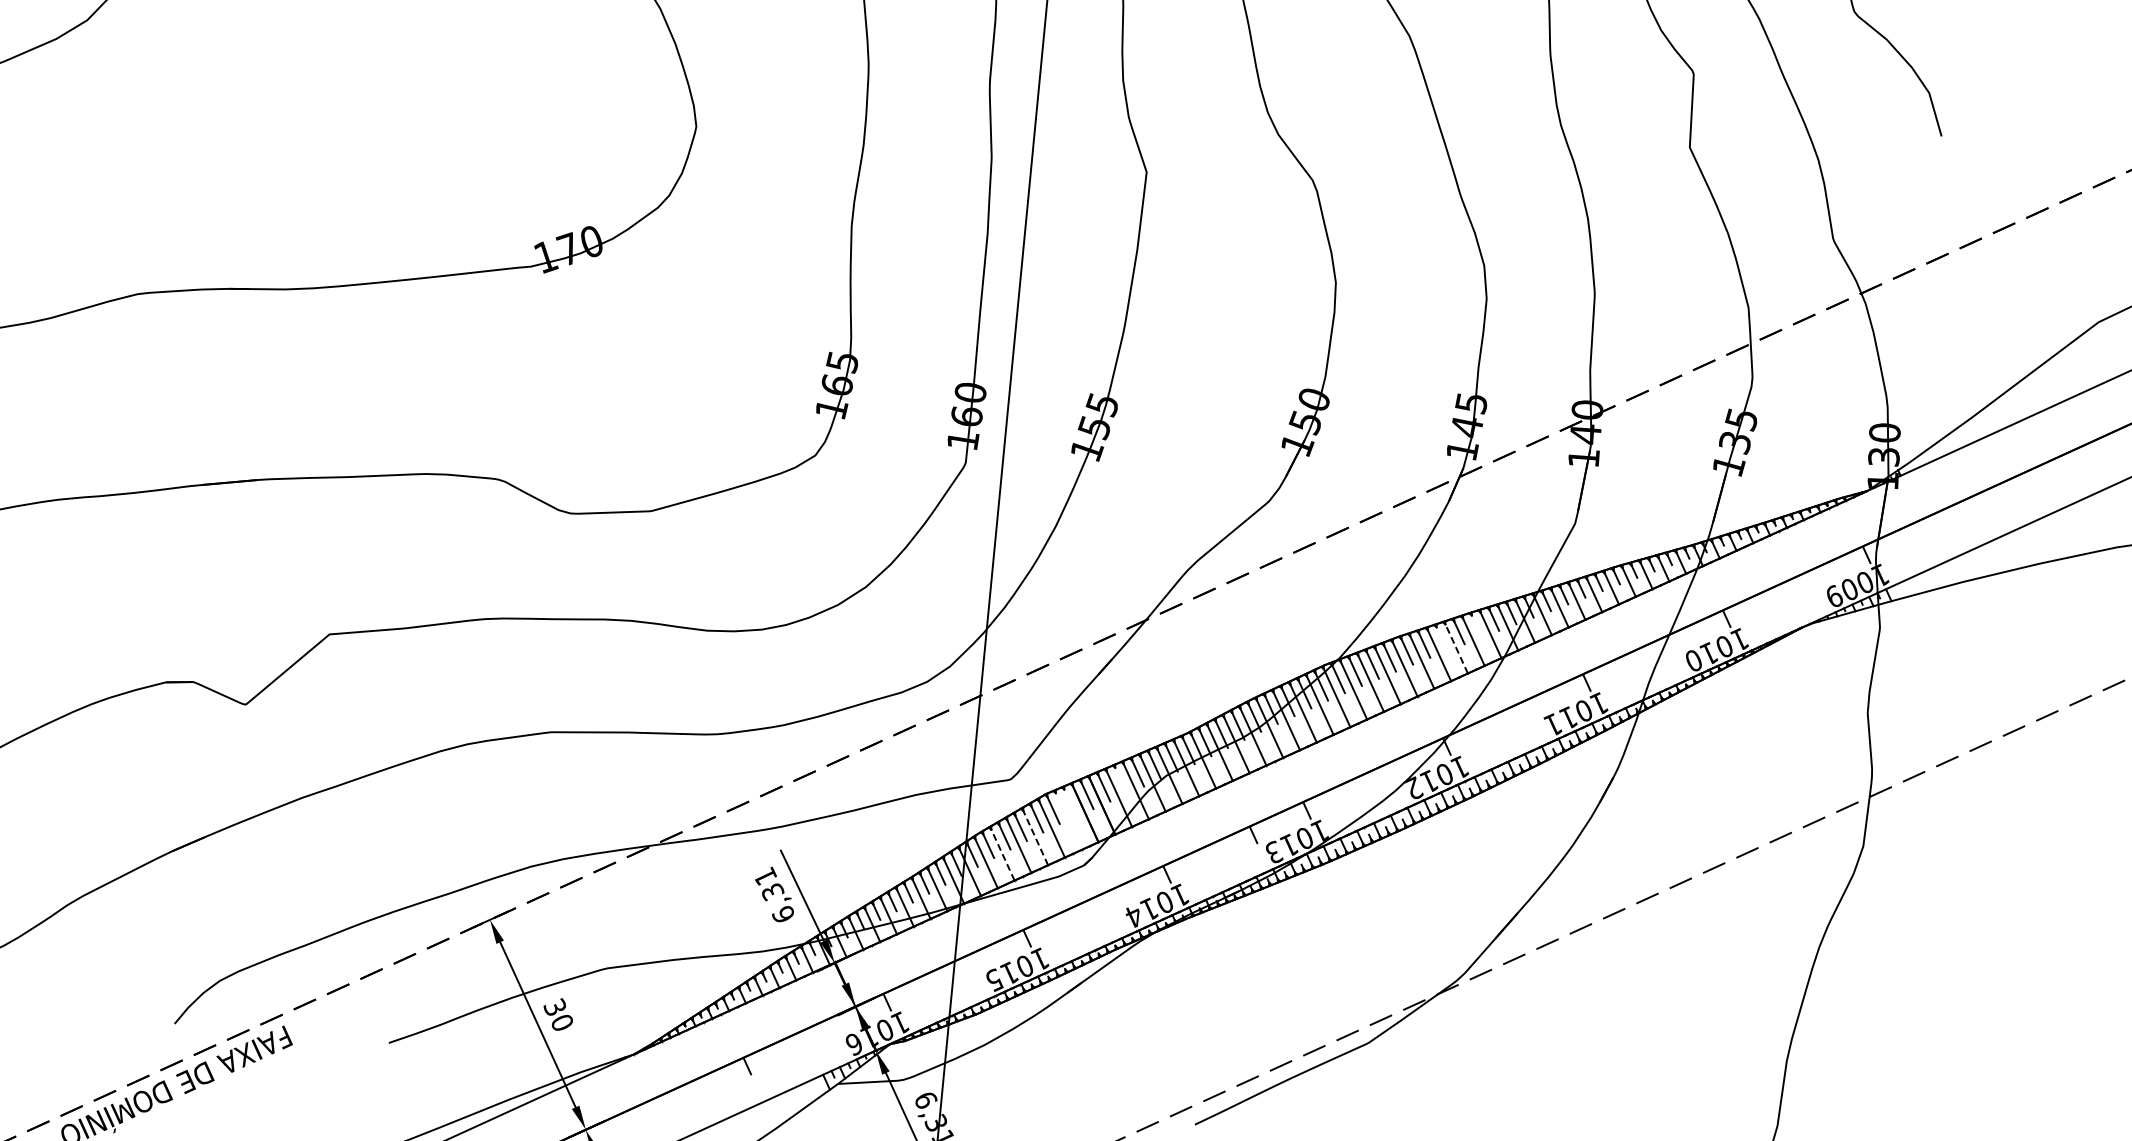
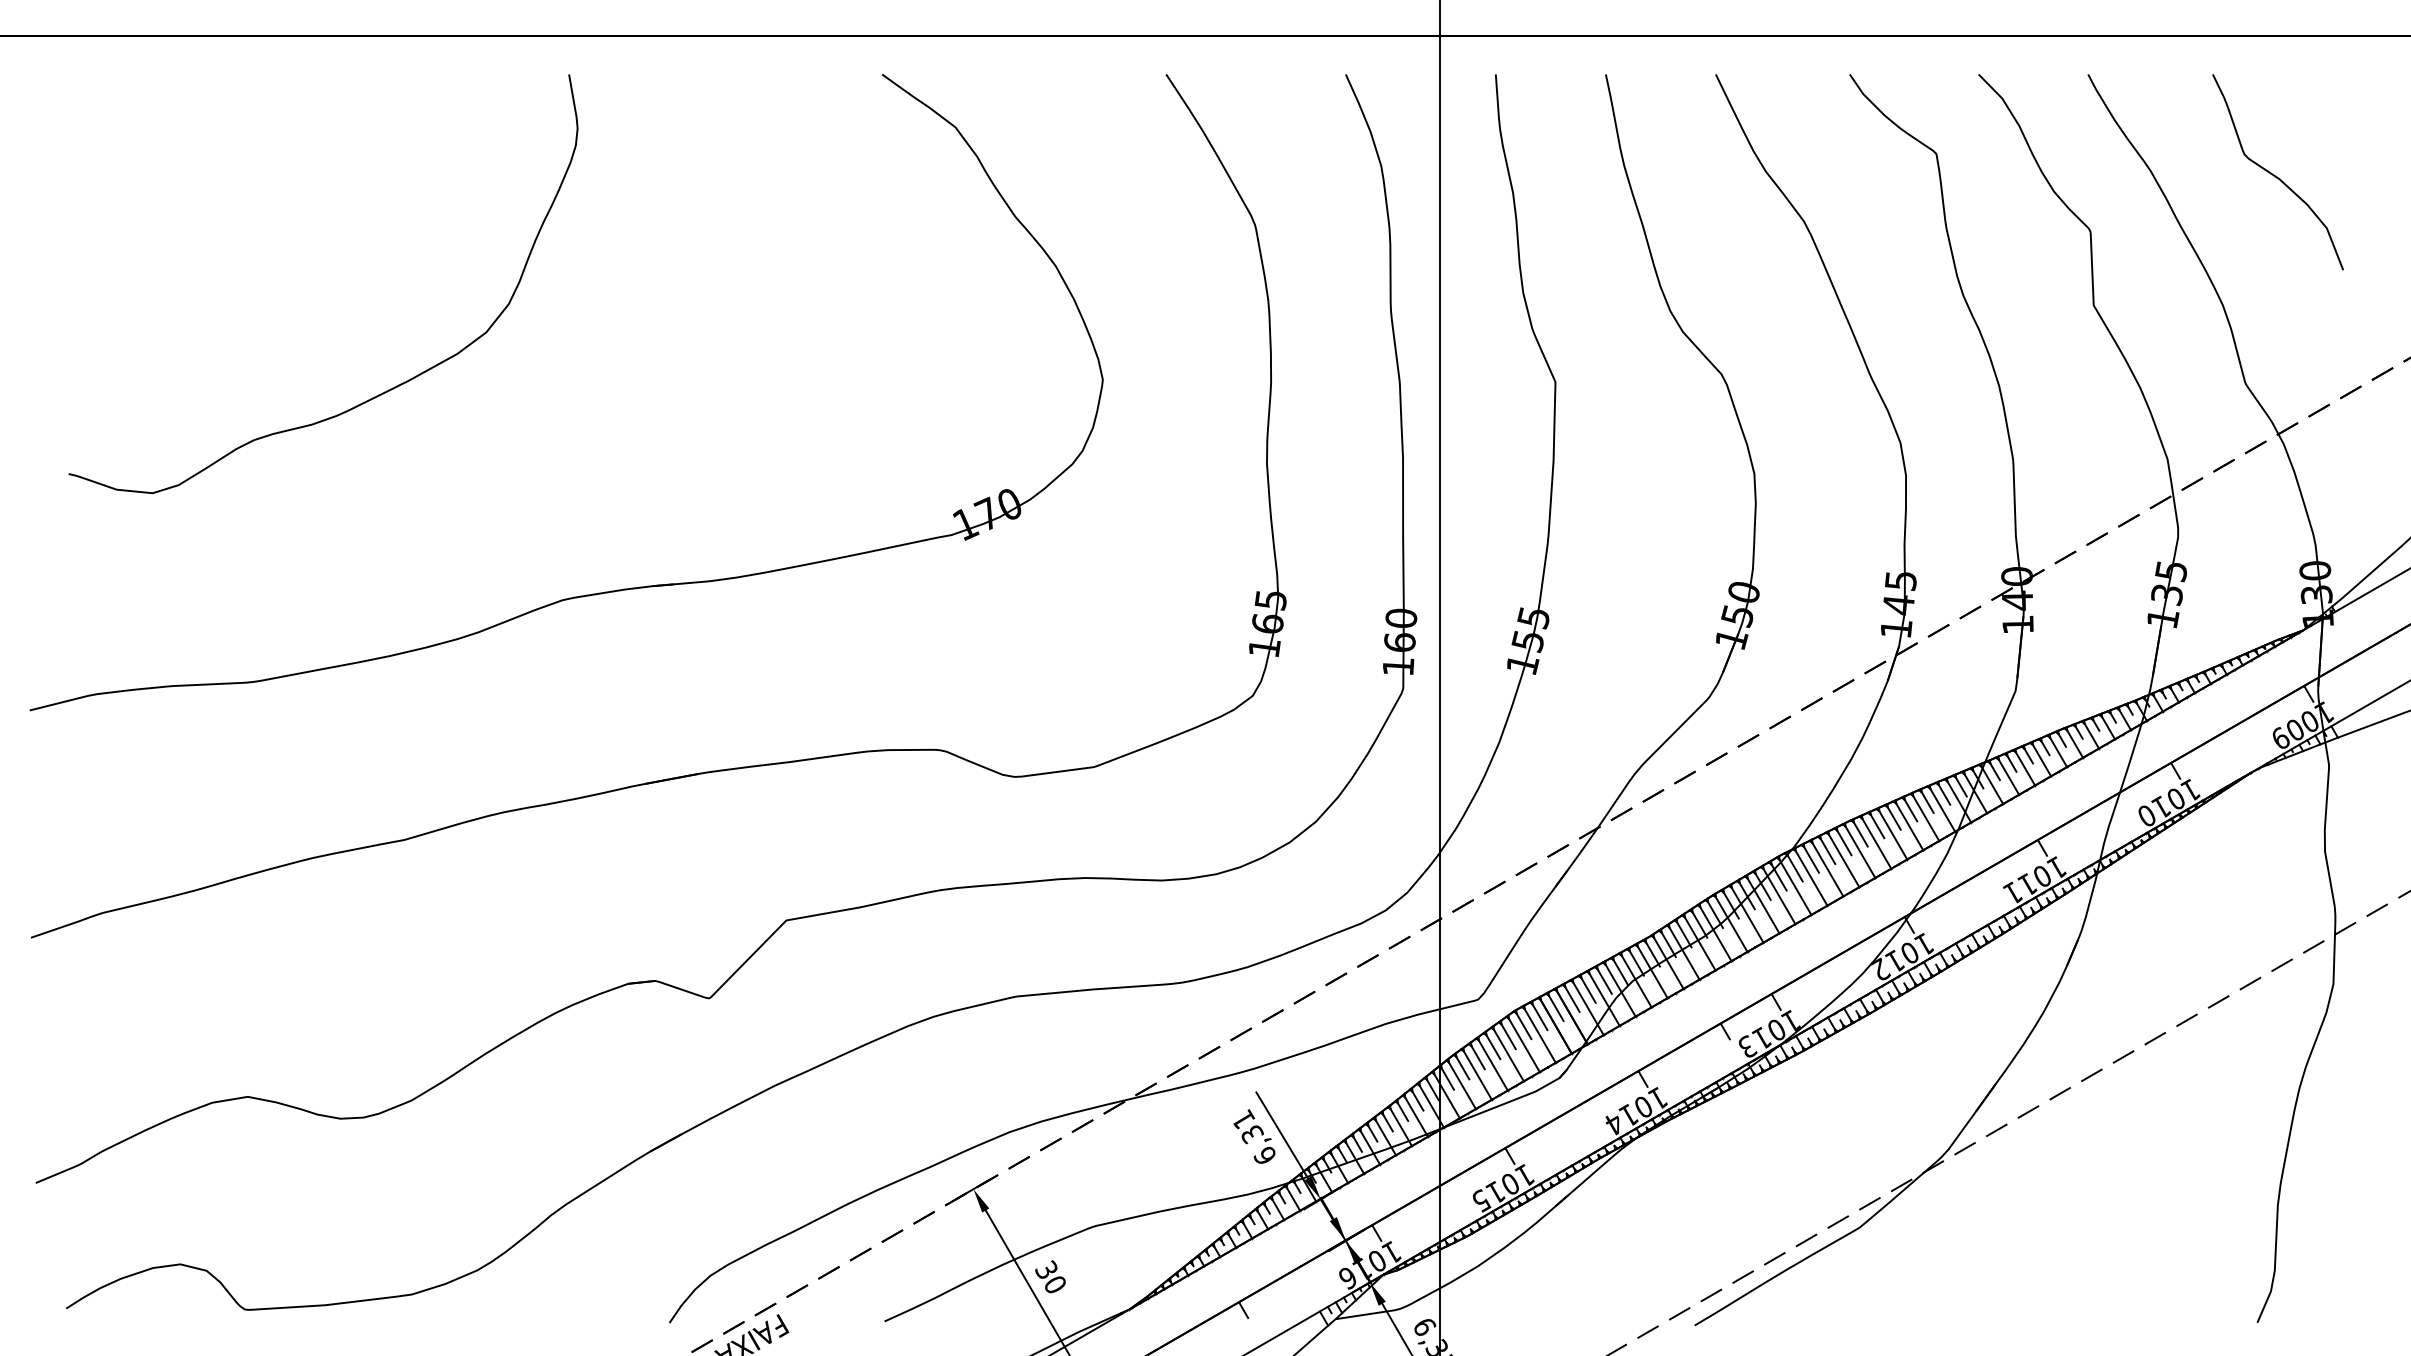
line: (1476, 626) -> (1927, 802), added
line: (1441, 639) -> (1893, 818), added
line: (1456, 648) -> (1909, 826), dashed -> solid
line: (1121, 780) -> (1588, 989), added
line: (1069, 803) -> (1539, 1017), added
line: (1068, 821) -> (1539, 1035), added
line: (1035, 838) -> (1508, 1055), dashed -> solid
line: (1002, 854) -> (1477, 1075), dashed -> solid

